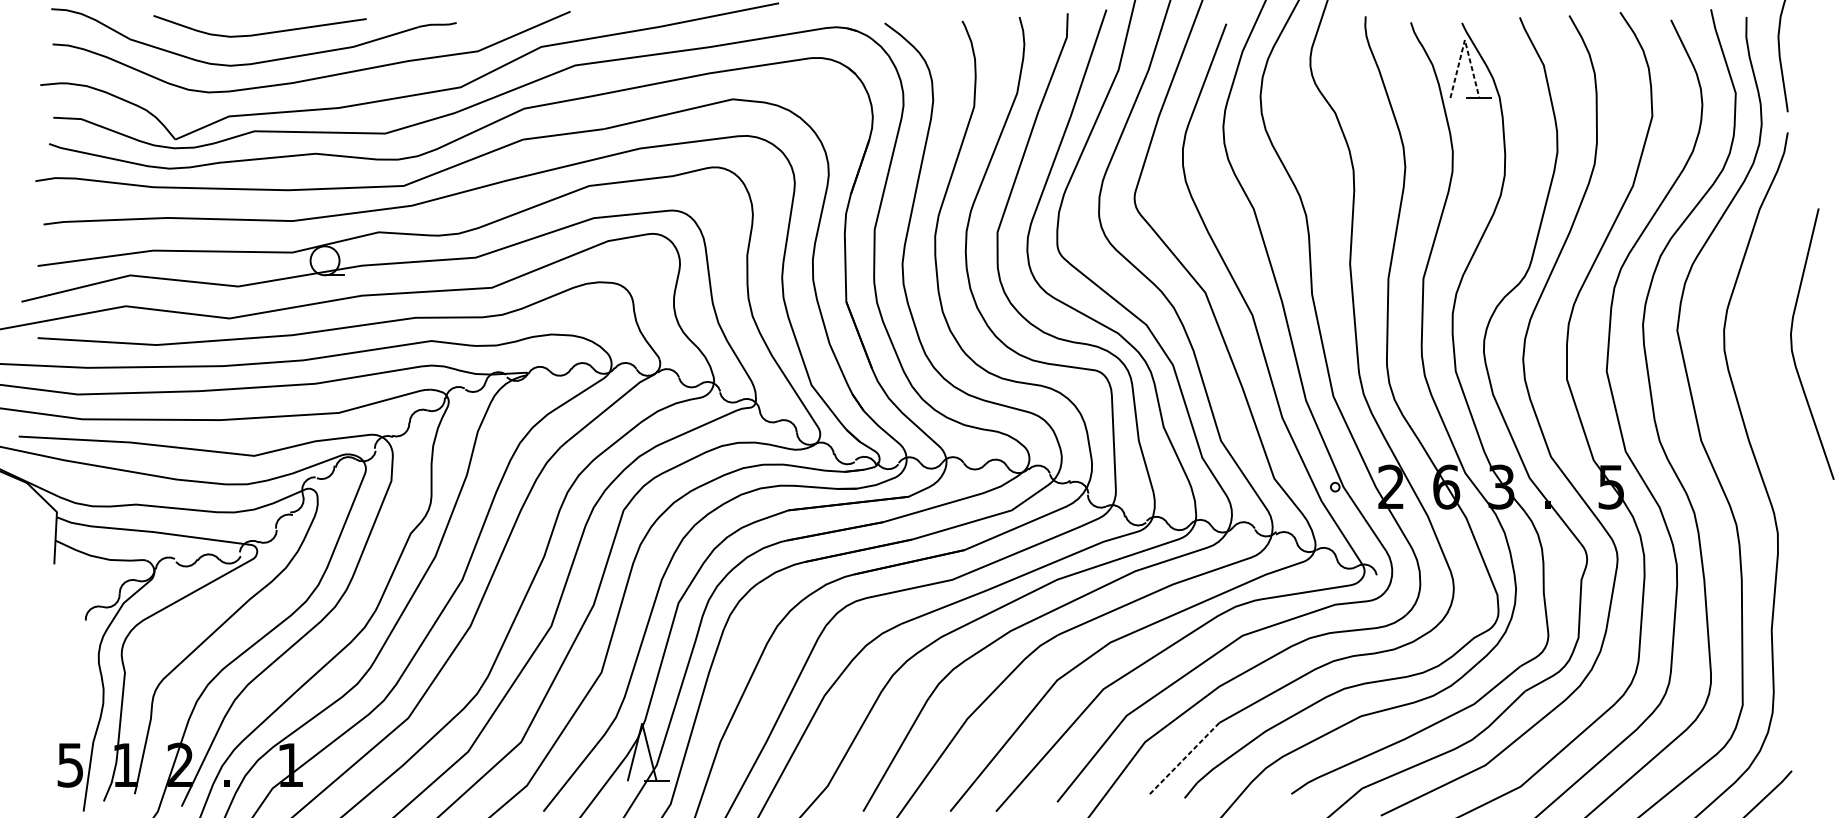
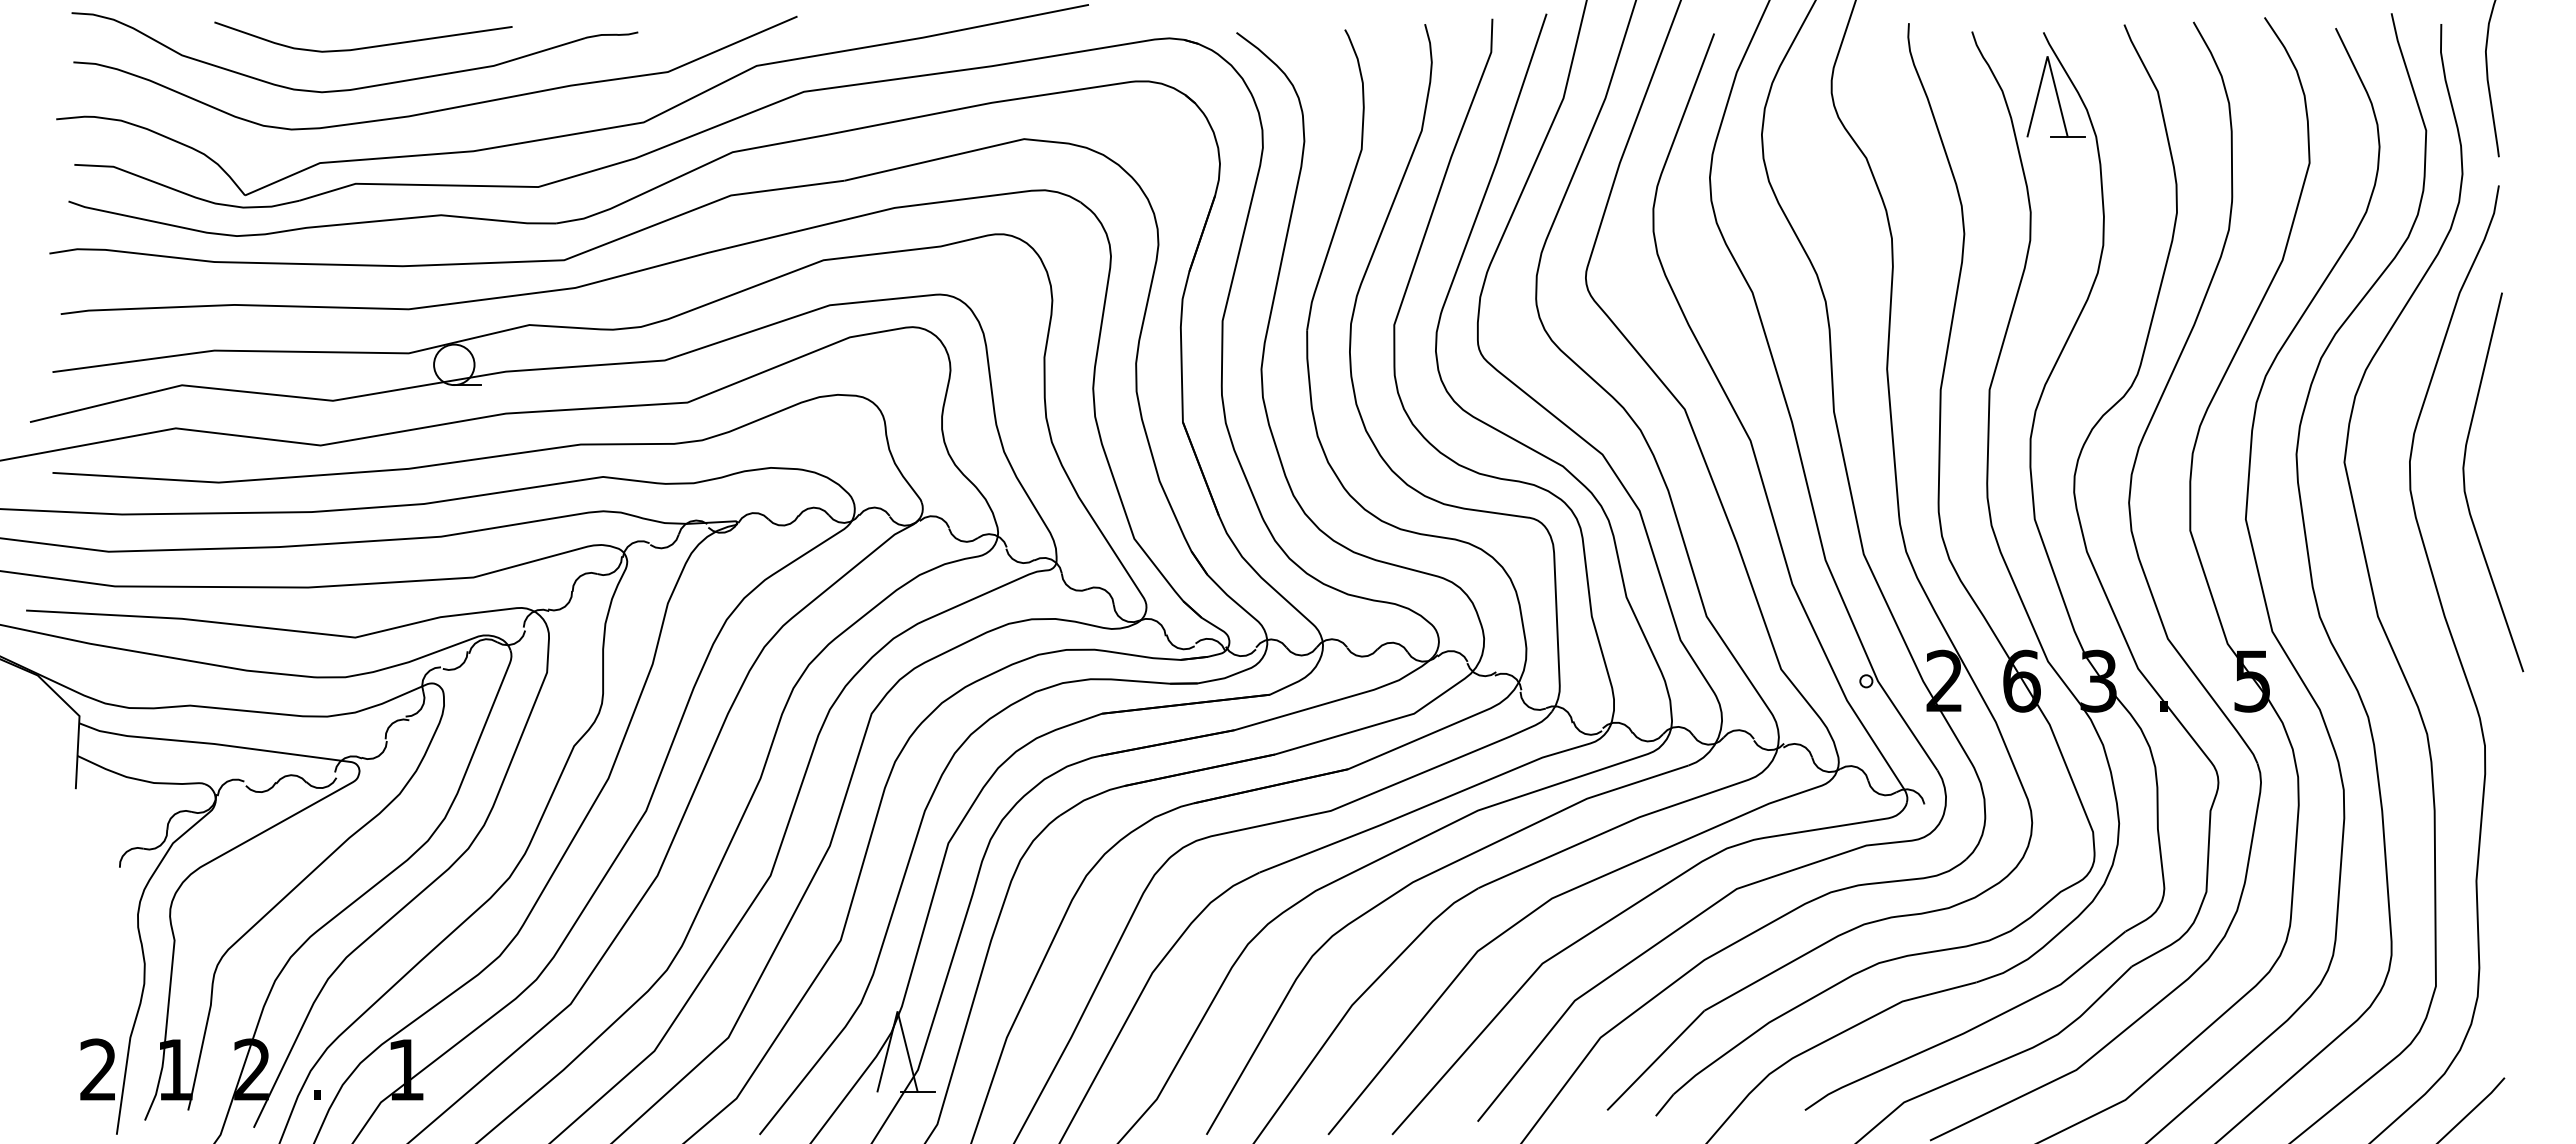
line: (1464, 40) -> (2047, 56), dashed -> solid
curve: (1792, 344) -> (2465, 483), moved
line: (1184, 758) -> (1655, 1060), dashed -> solid
text: (69, 764) -> (97, 1069), 5 -> 2

